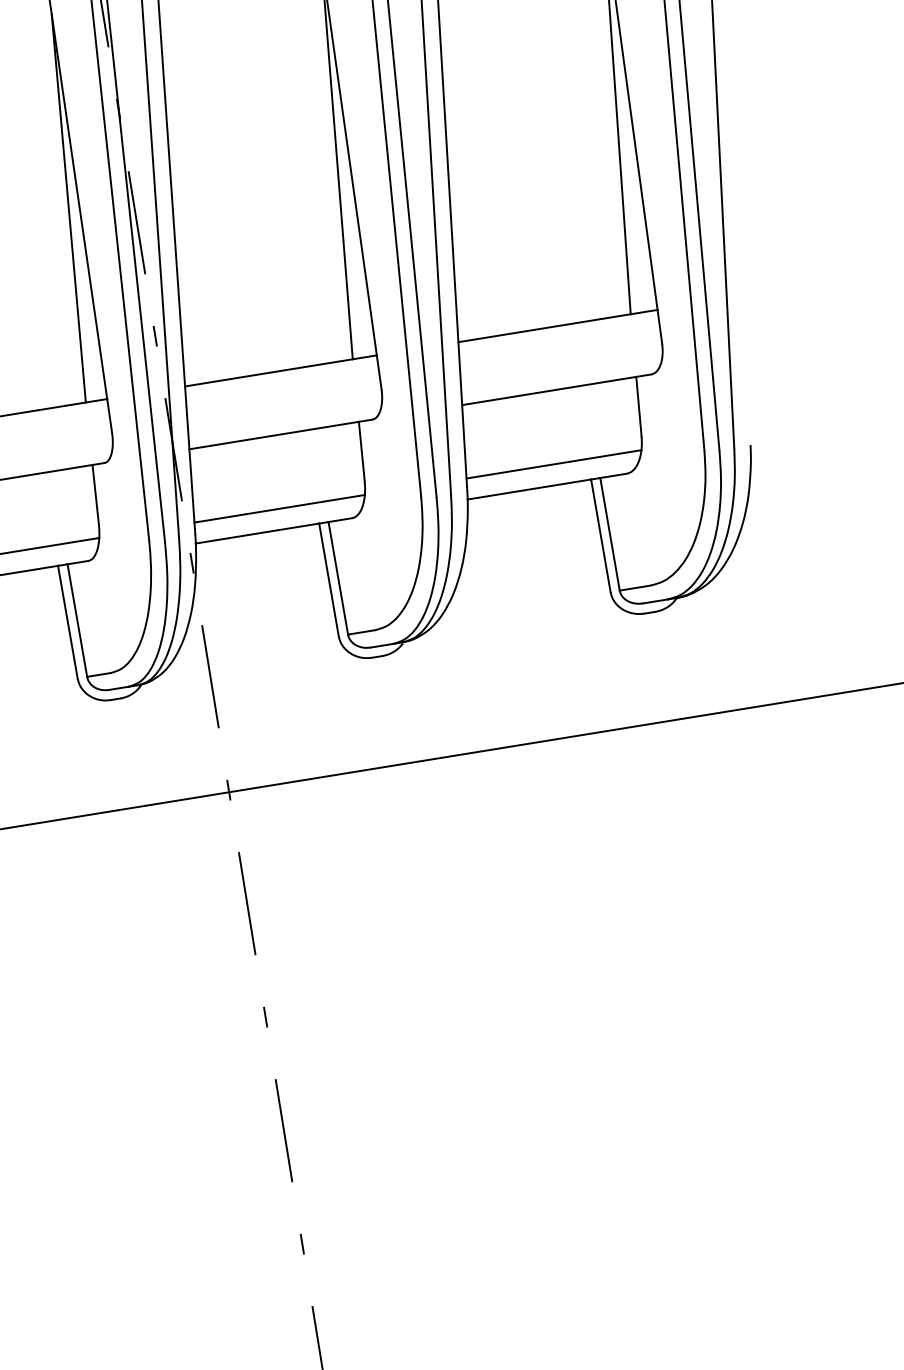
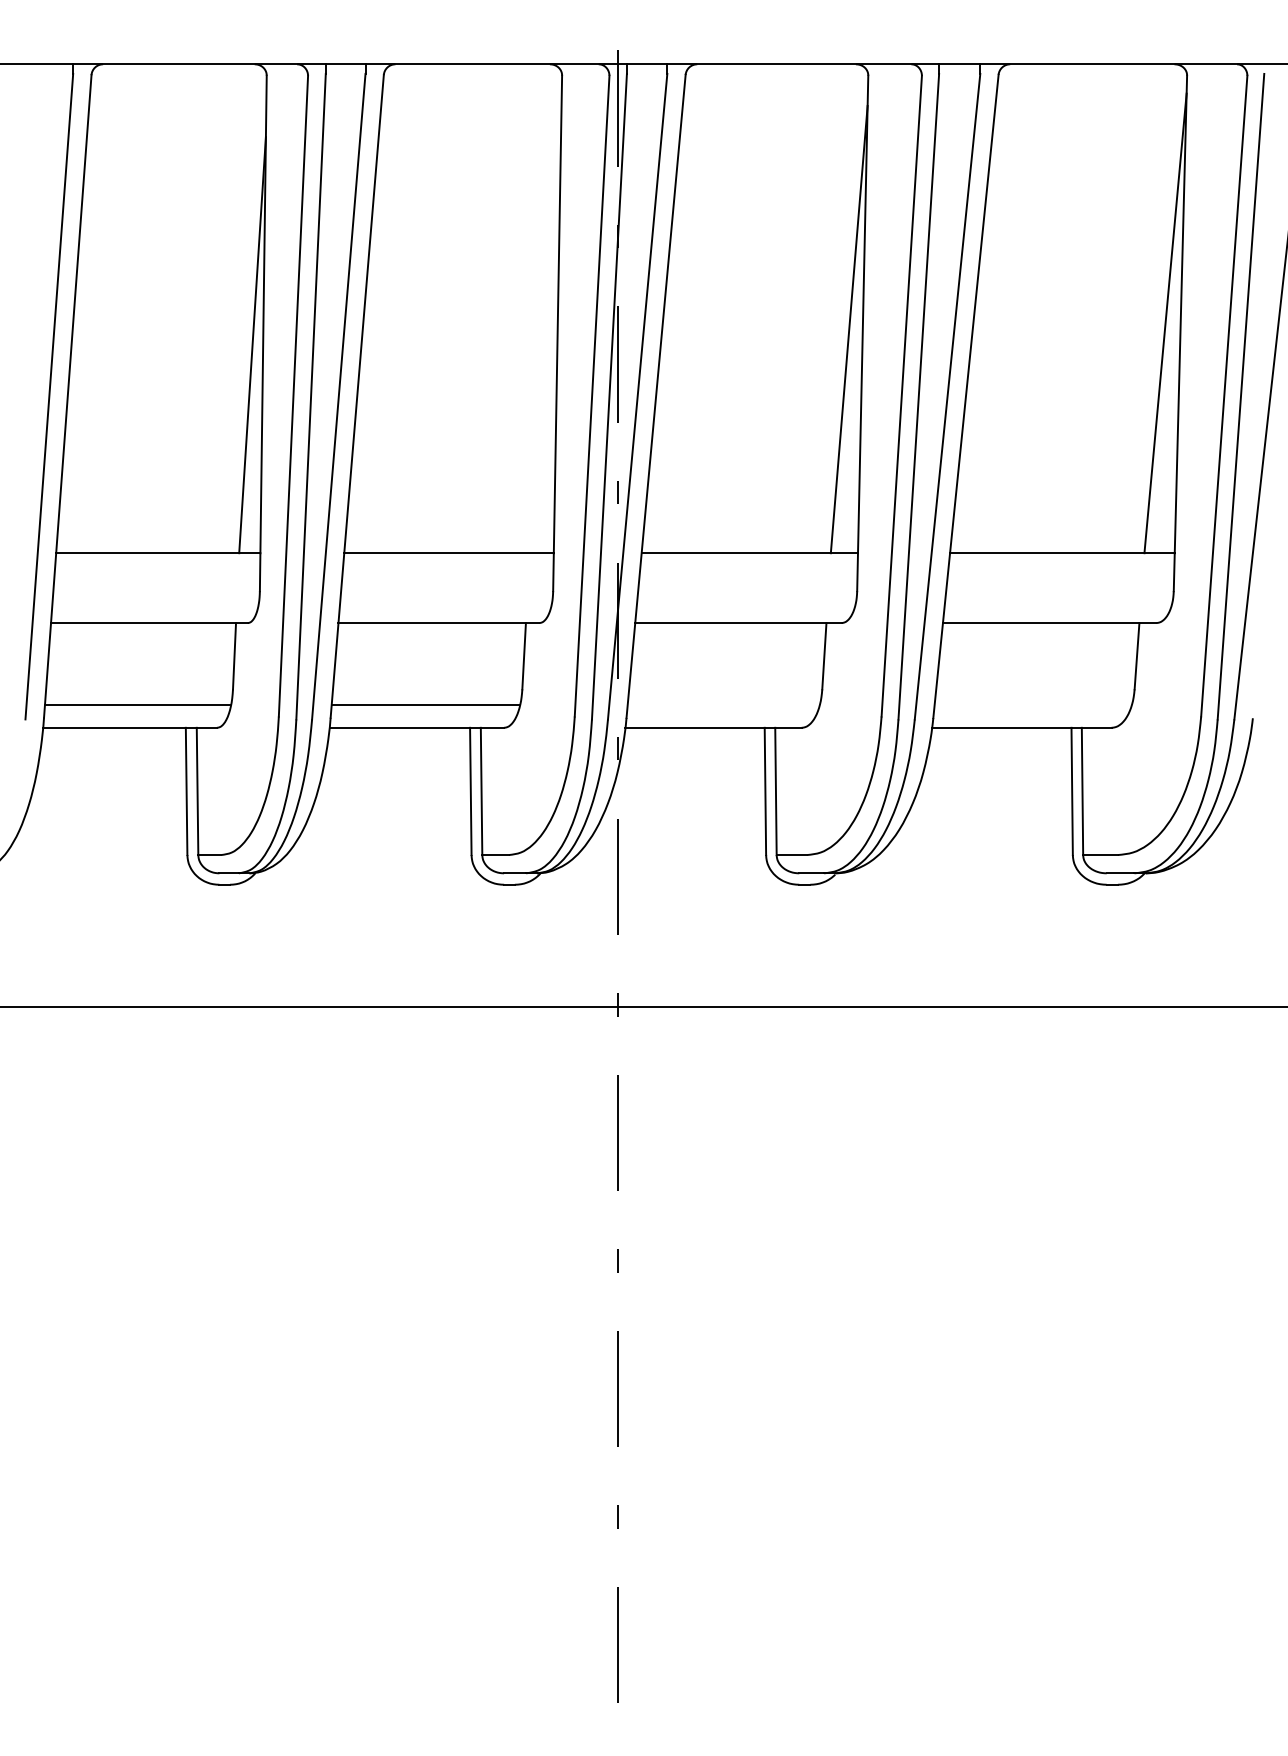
line: (68, 208) -> (545, 336), removed
line: (554, 464) -> (1033, 704), removed
line: (279, 508) -> (723, 704), removed

